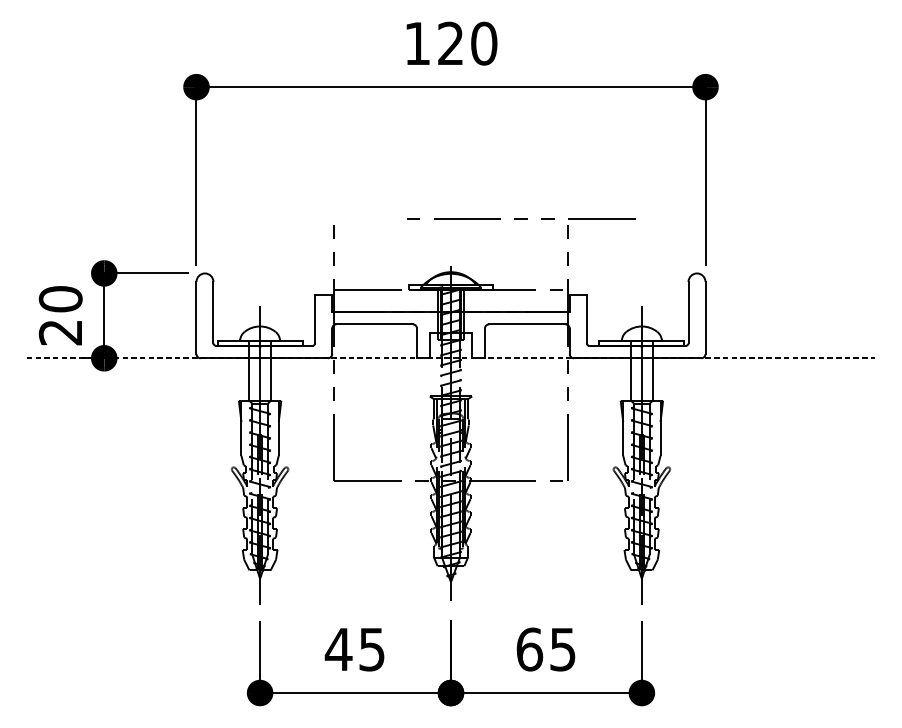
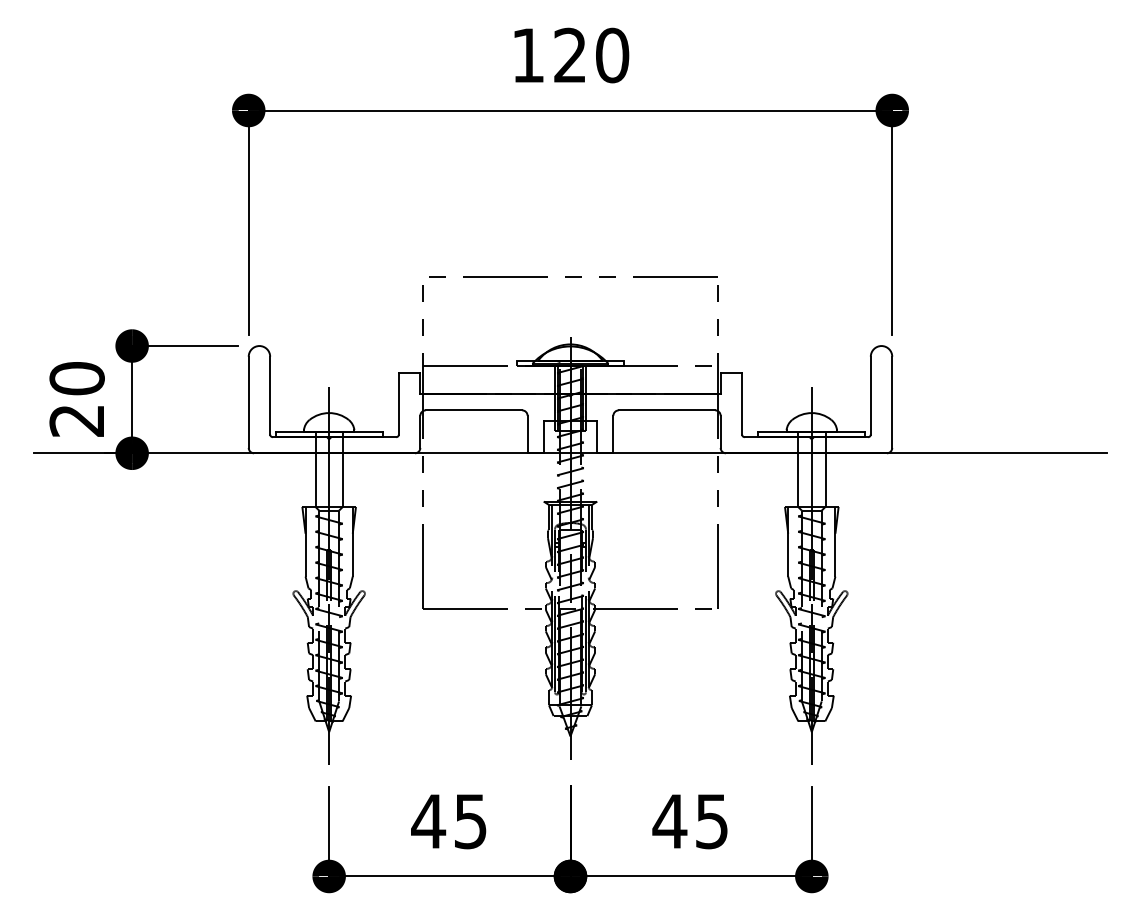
line: (521, 218) -> (573, 276), moved
line: (451, 358) -> (570, 453), dashed -> solid
text: (529, 649) -> (669, 821), 65 -> 45

